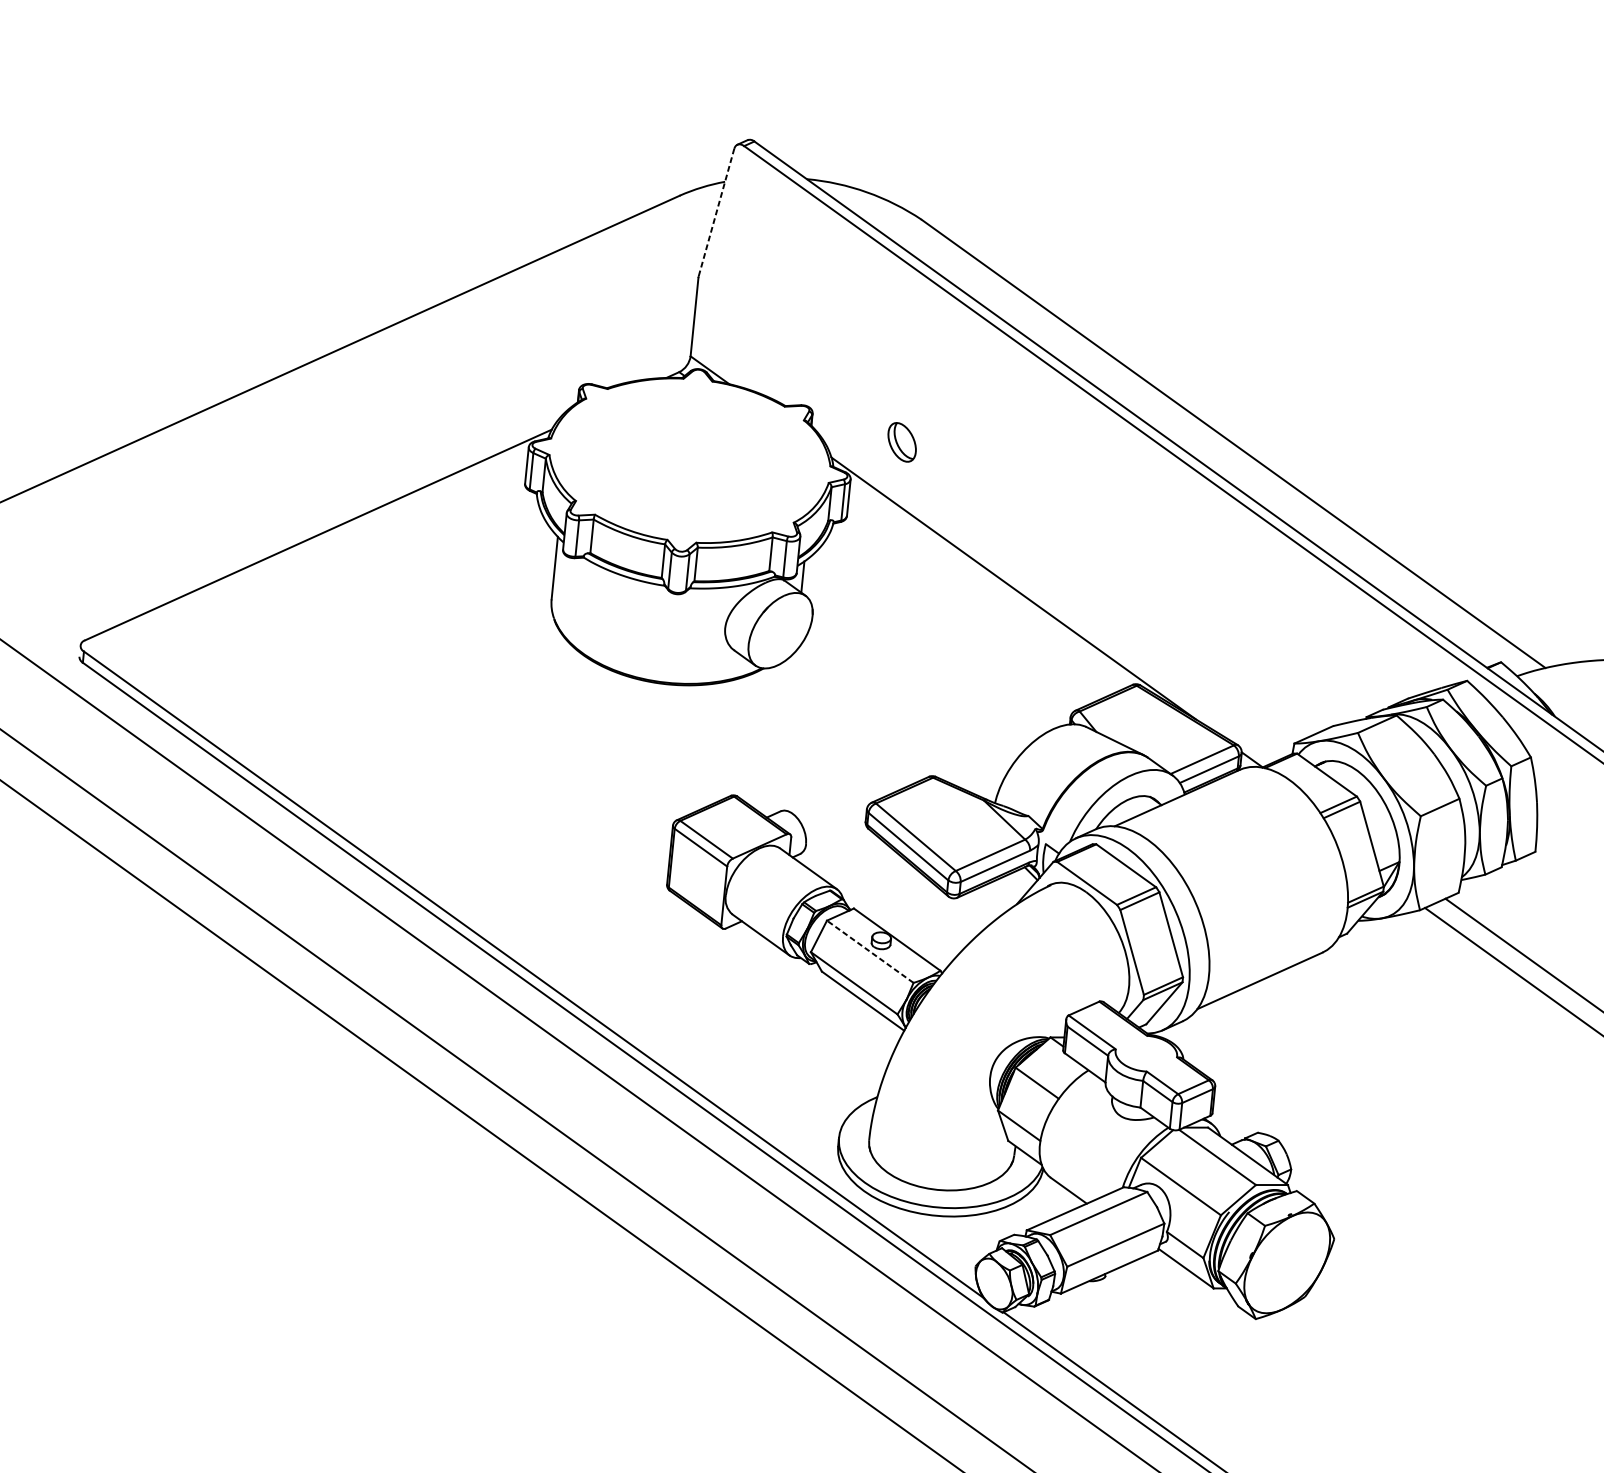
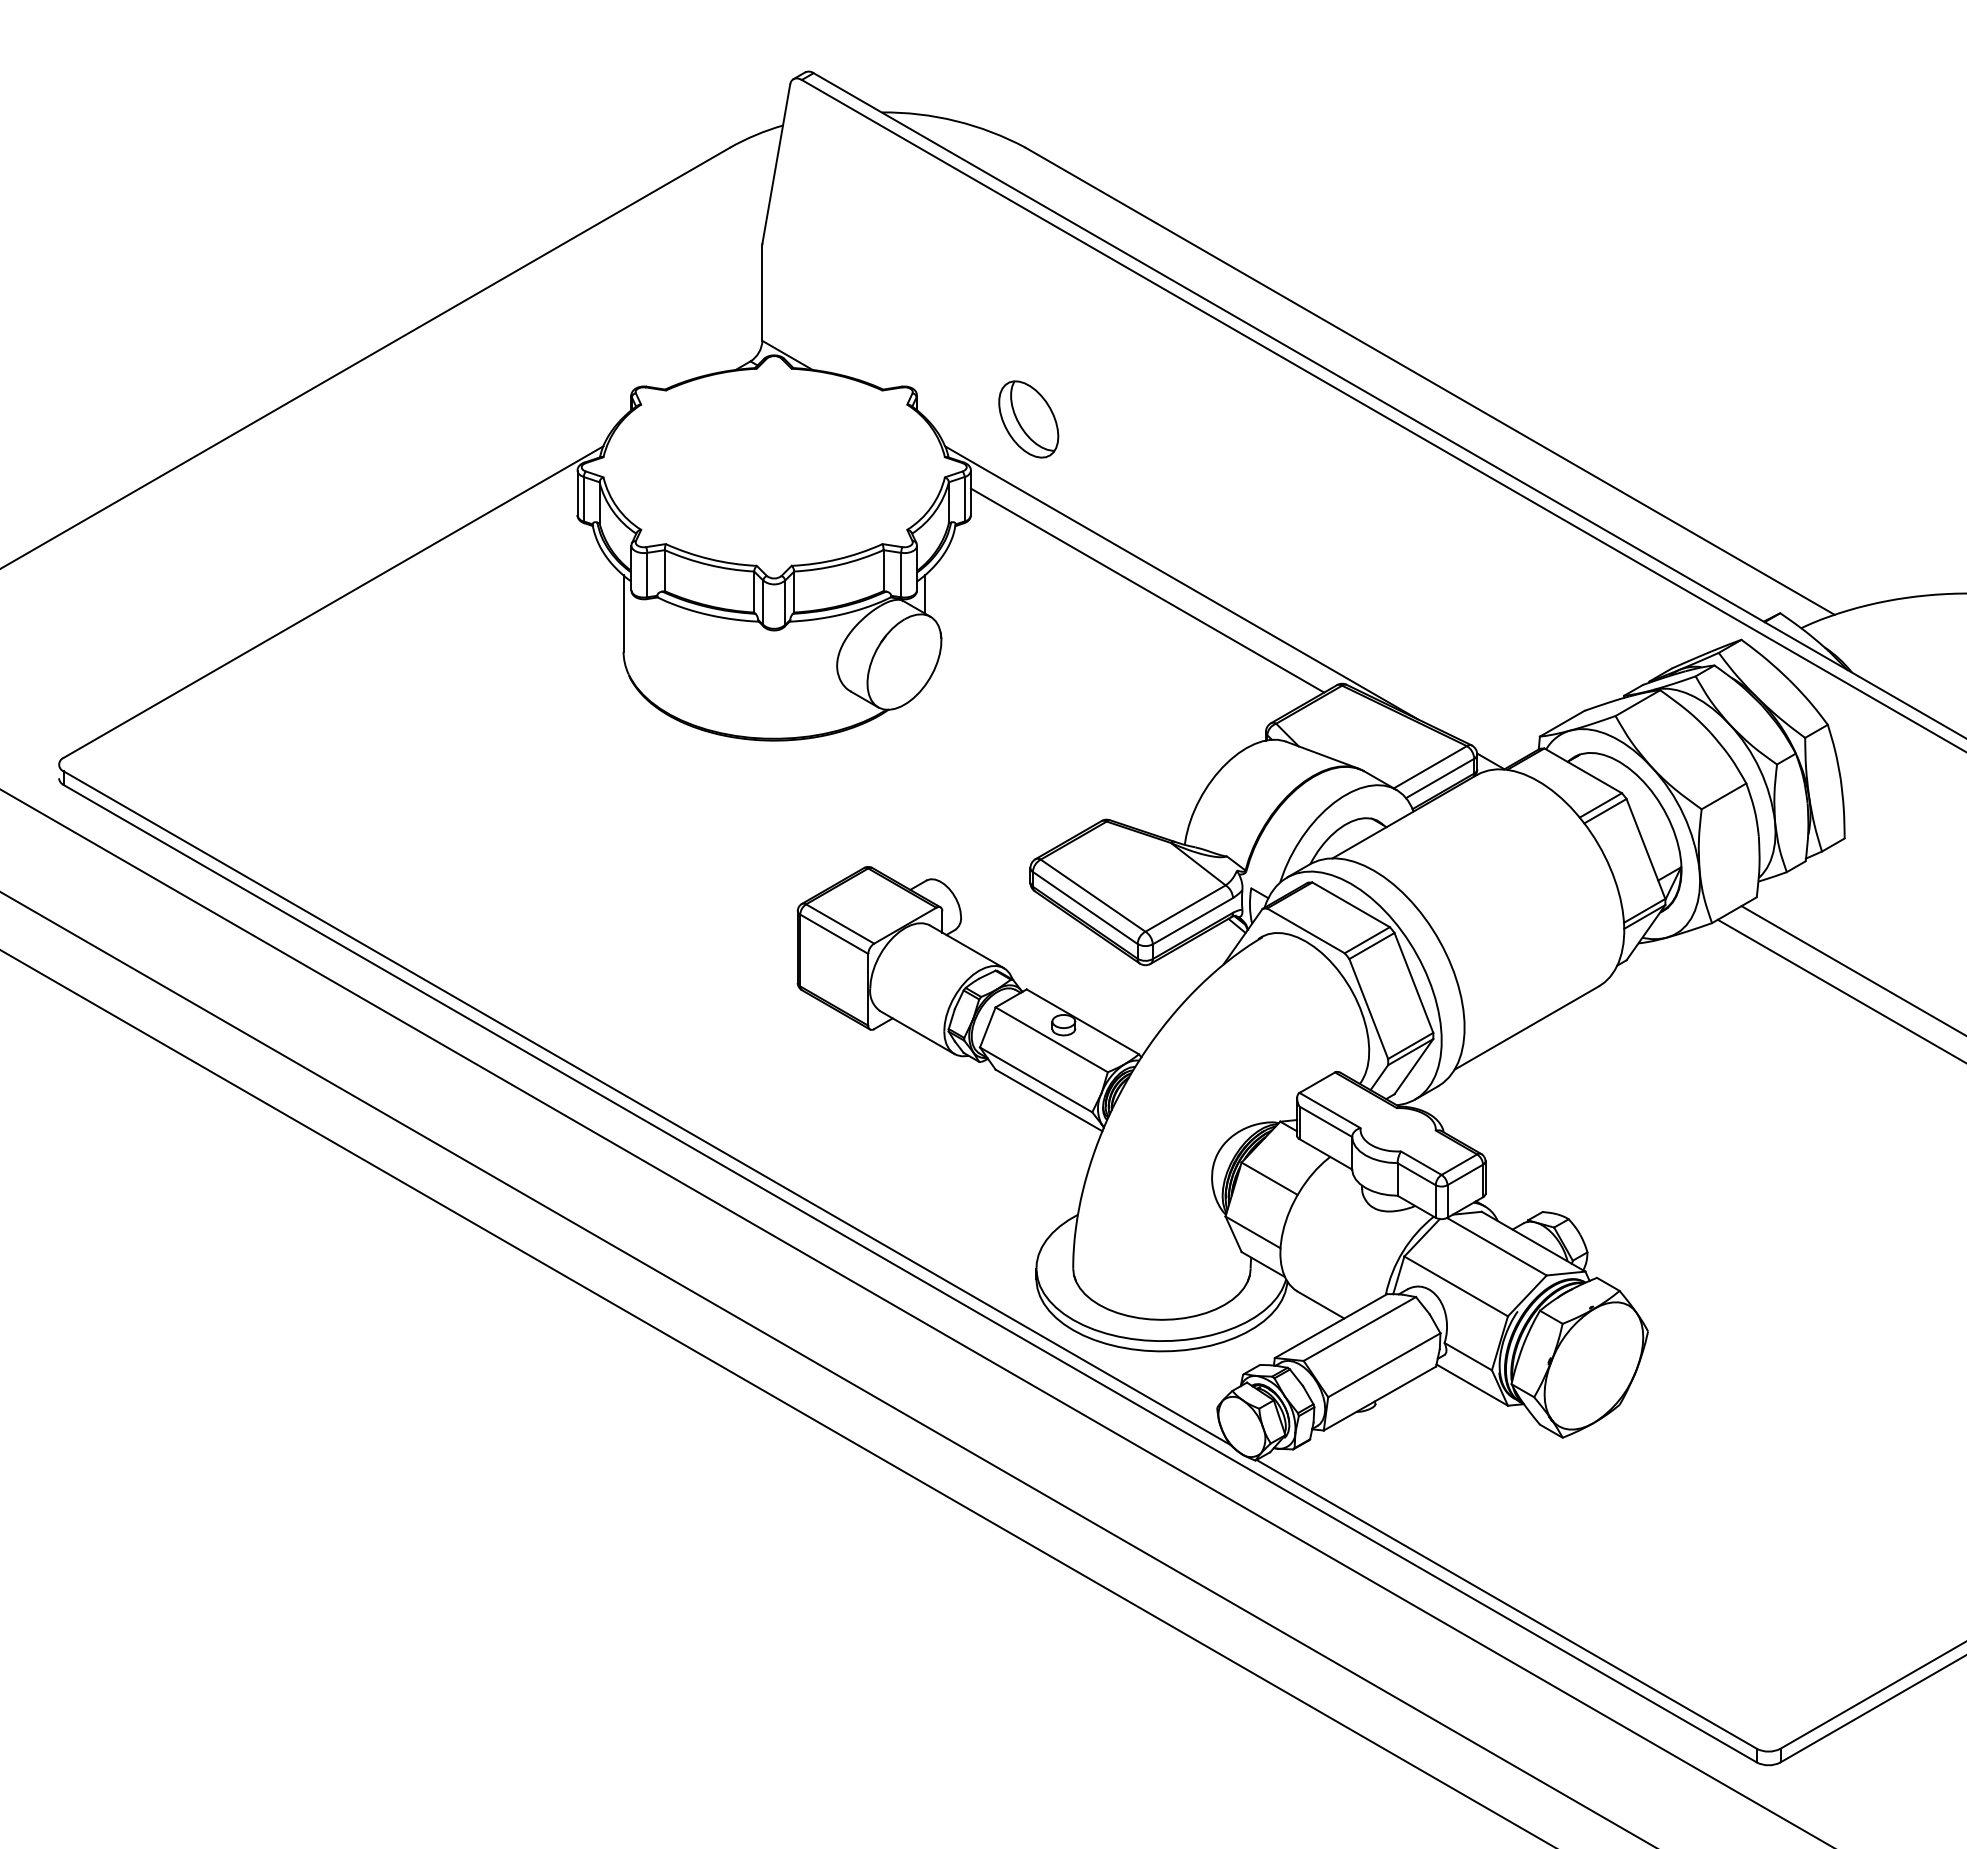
line: (716, 212) -> (776, 163), dashed -> solid
part: (901, 442) -> (1028, 419), size x1.67
line: (985, 592) -> (1147, 590), added
line: (870, 951) -> (1051, 1039), dashed -> solid

